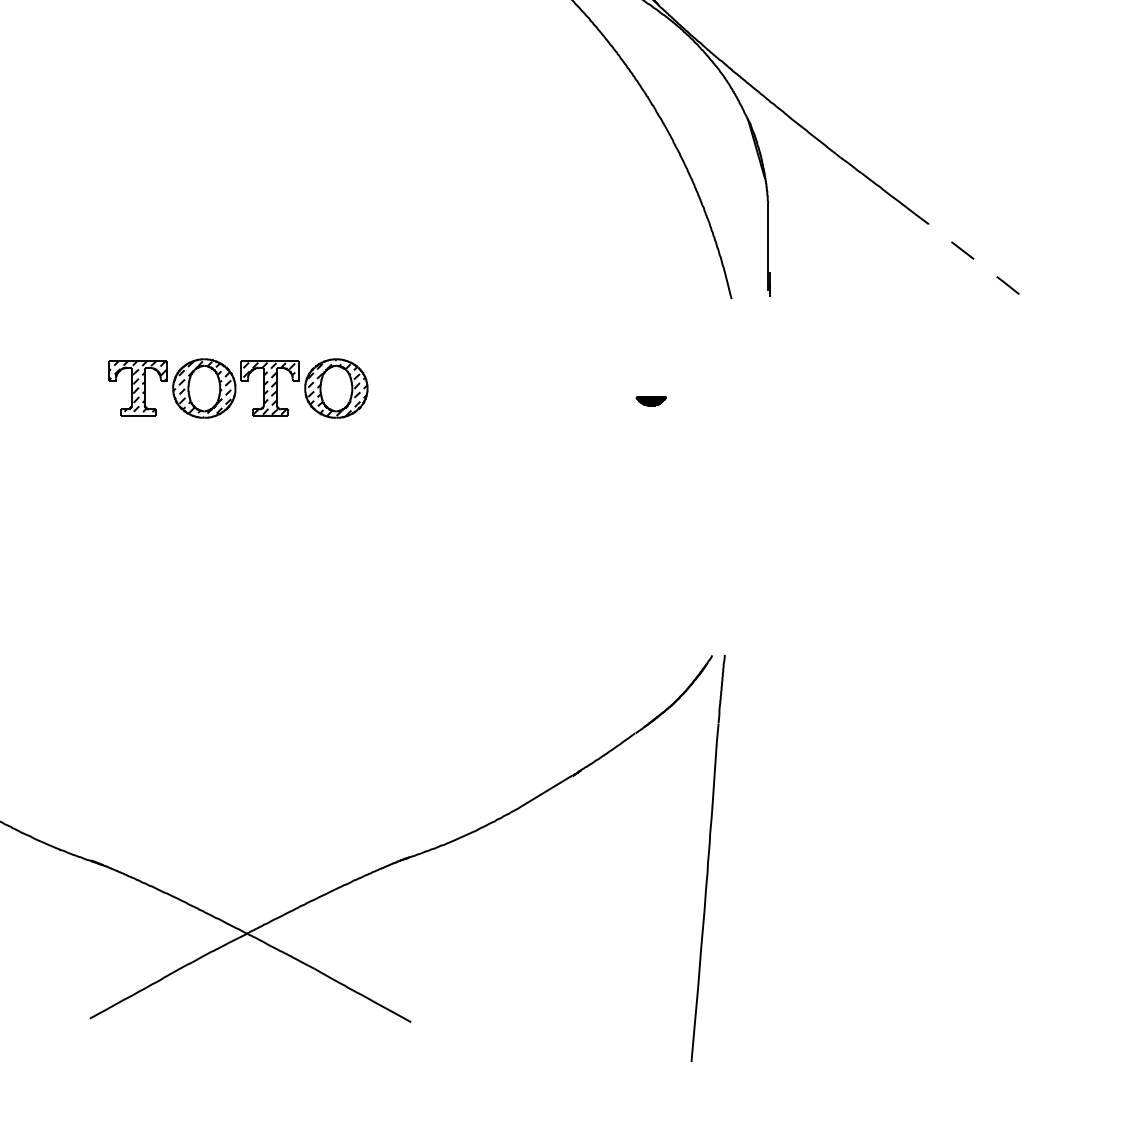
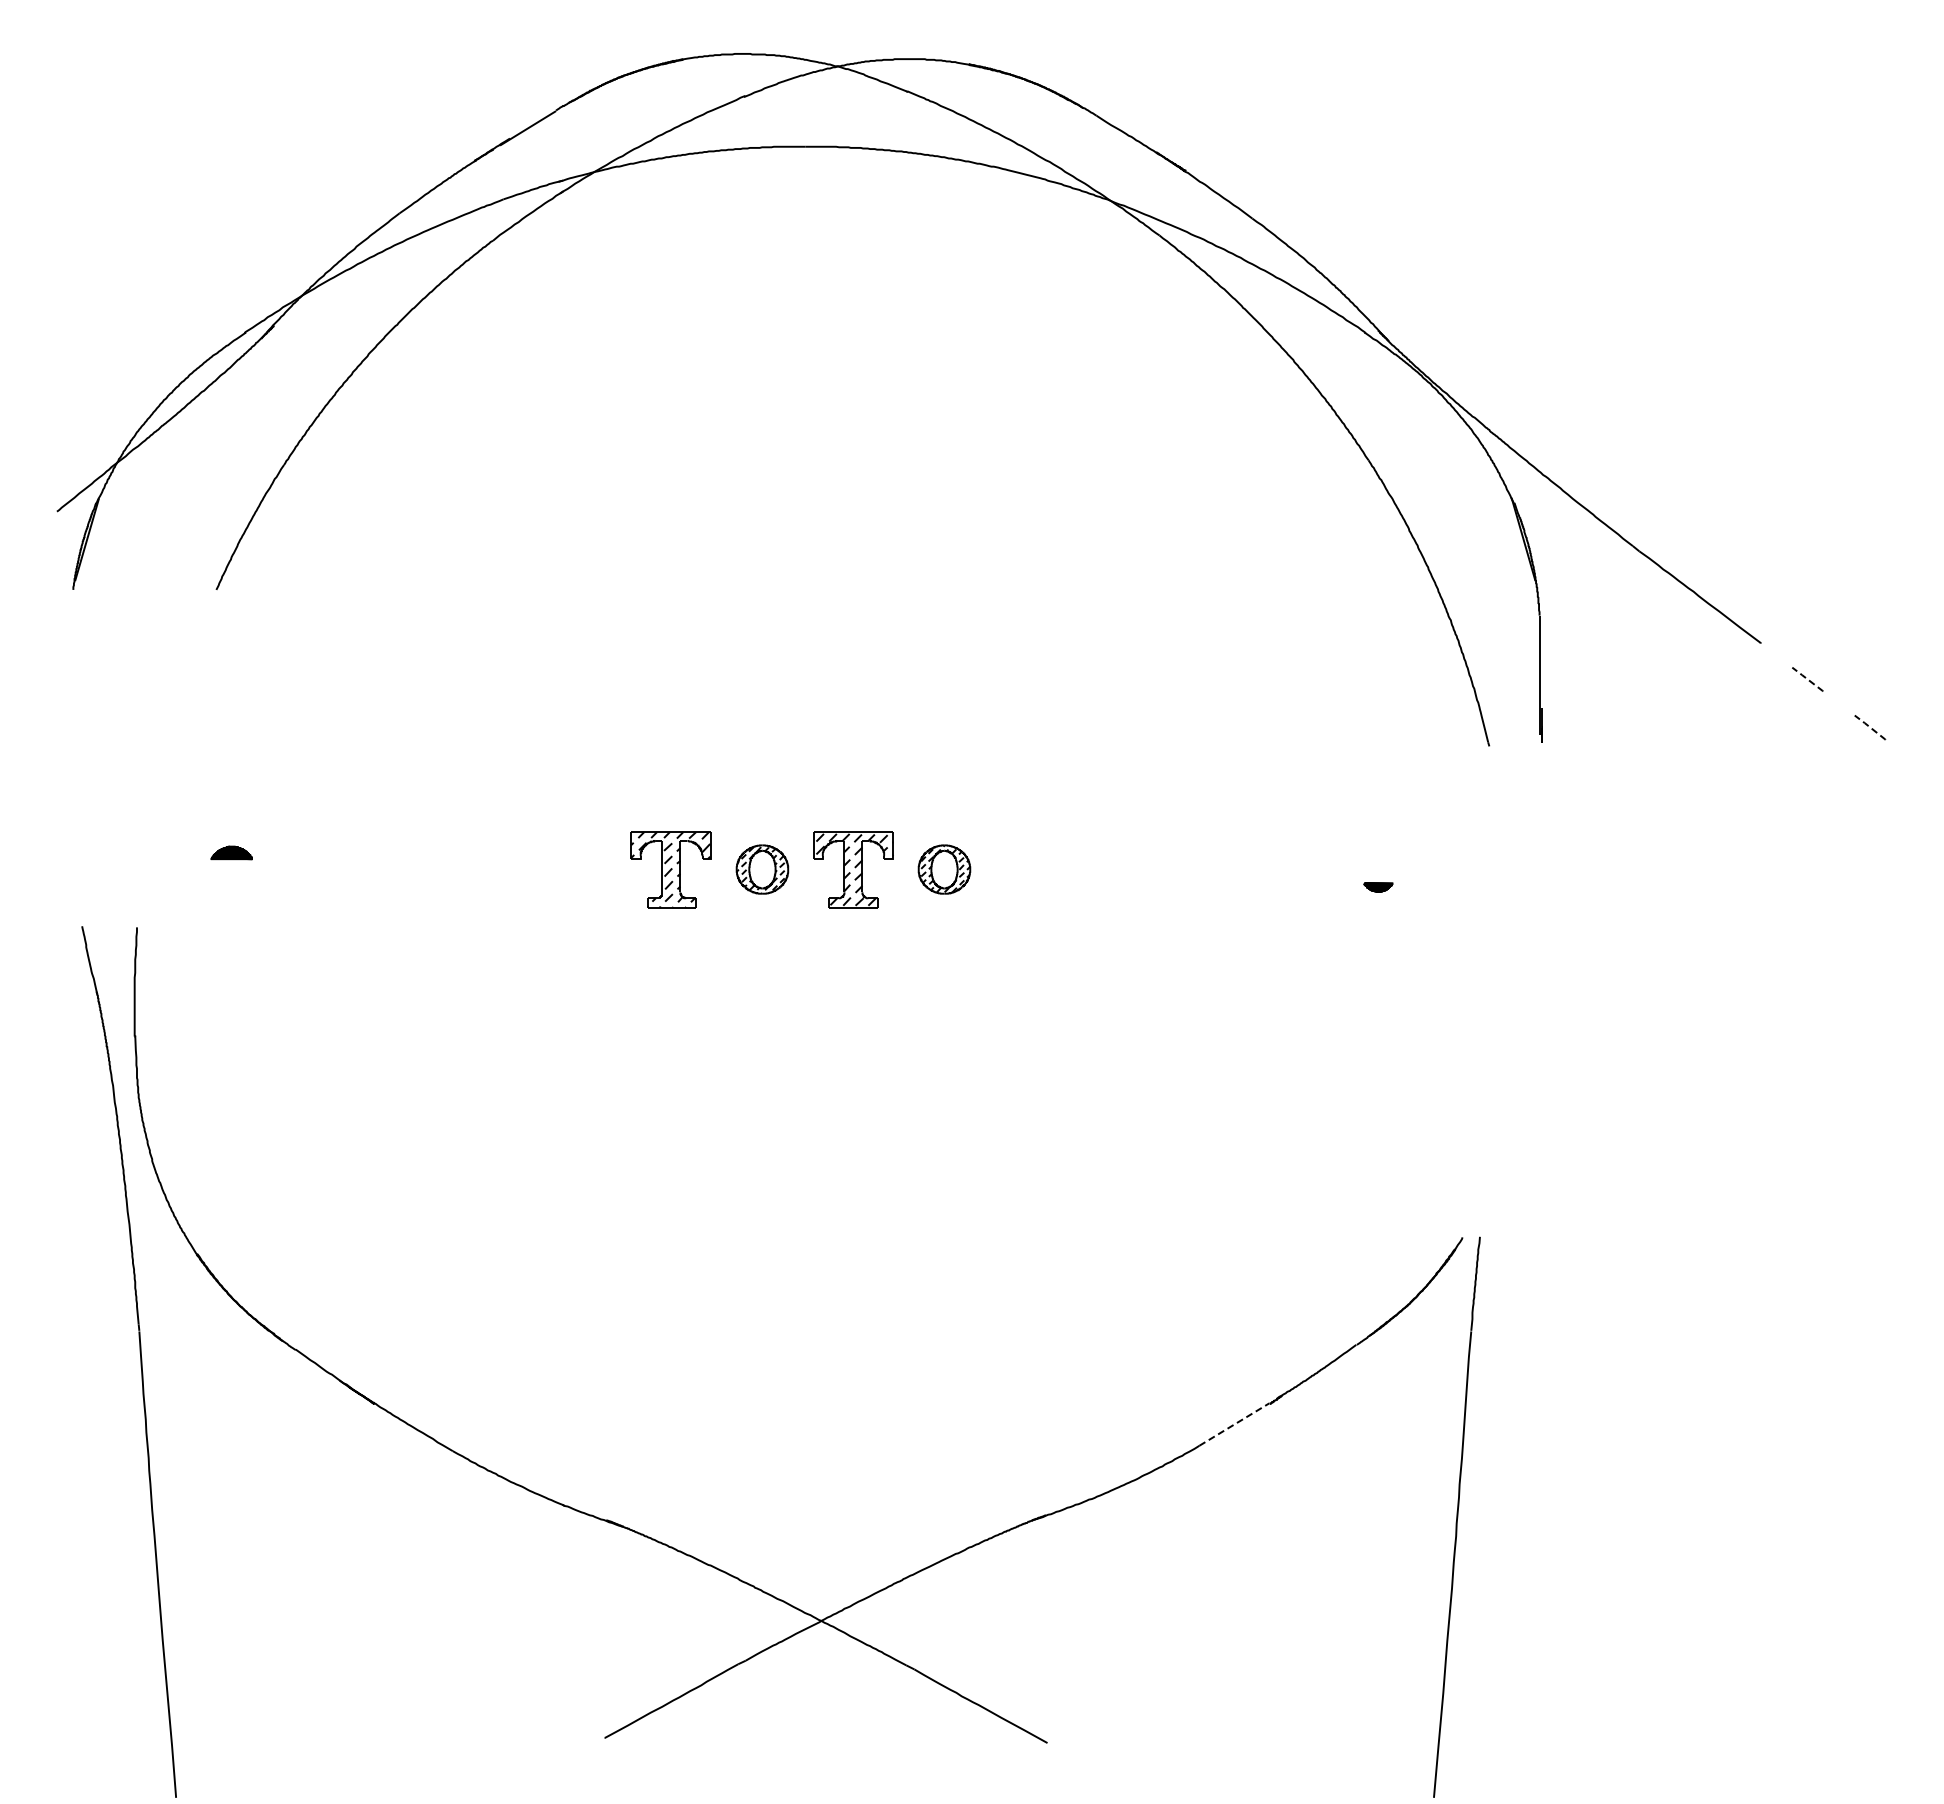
line: (962, 250) -> (1807, 679), solid -> dashed
line: (1007, 285) -> (1869, 727), solid -> dashed
part: (204, 388) -> (762, 869), size x0.6
part: (336, 388) -> (944, 869), size x0.6
part: (651, 401) -> (1378, 887), size x0.7
line: (546, 791) -> (1234, 1424), solid -> dashed

